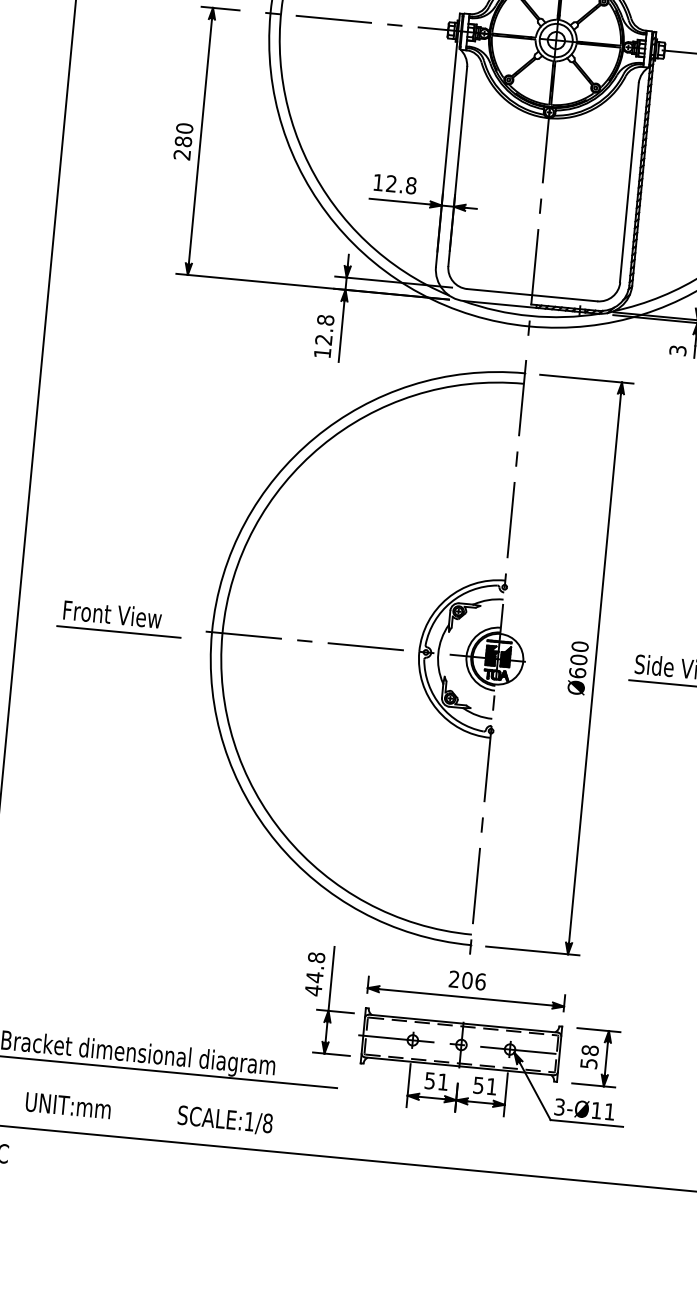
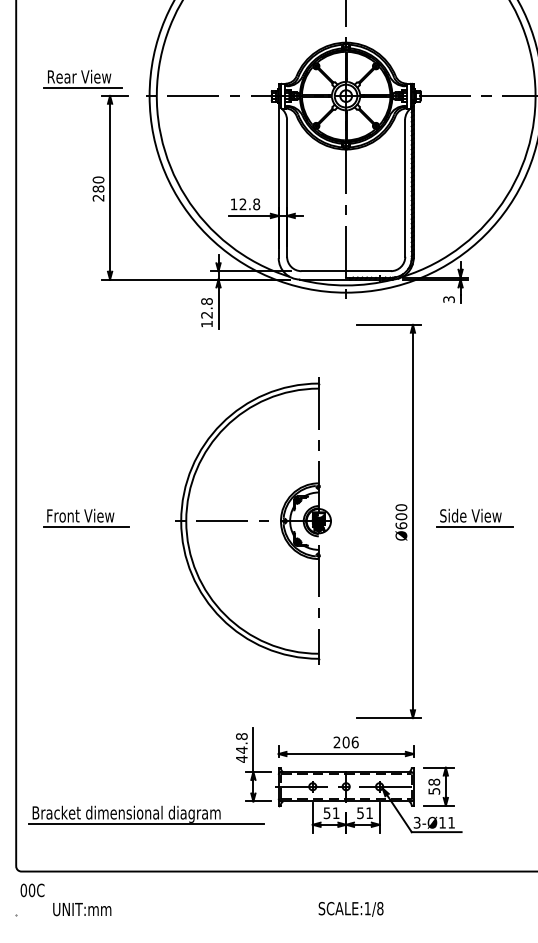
part: (364, 645) -> (254, 520), size x0.7
text: (68, 1105) -> (82, 909), moved
text: (224, 1120) -> (350, 909), moved

